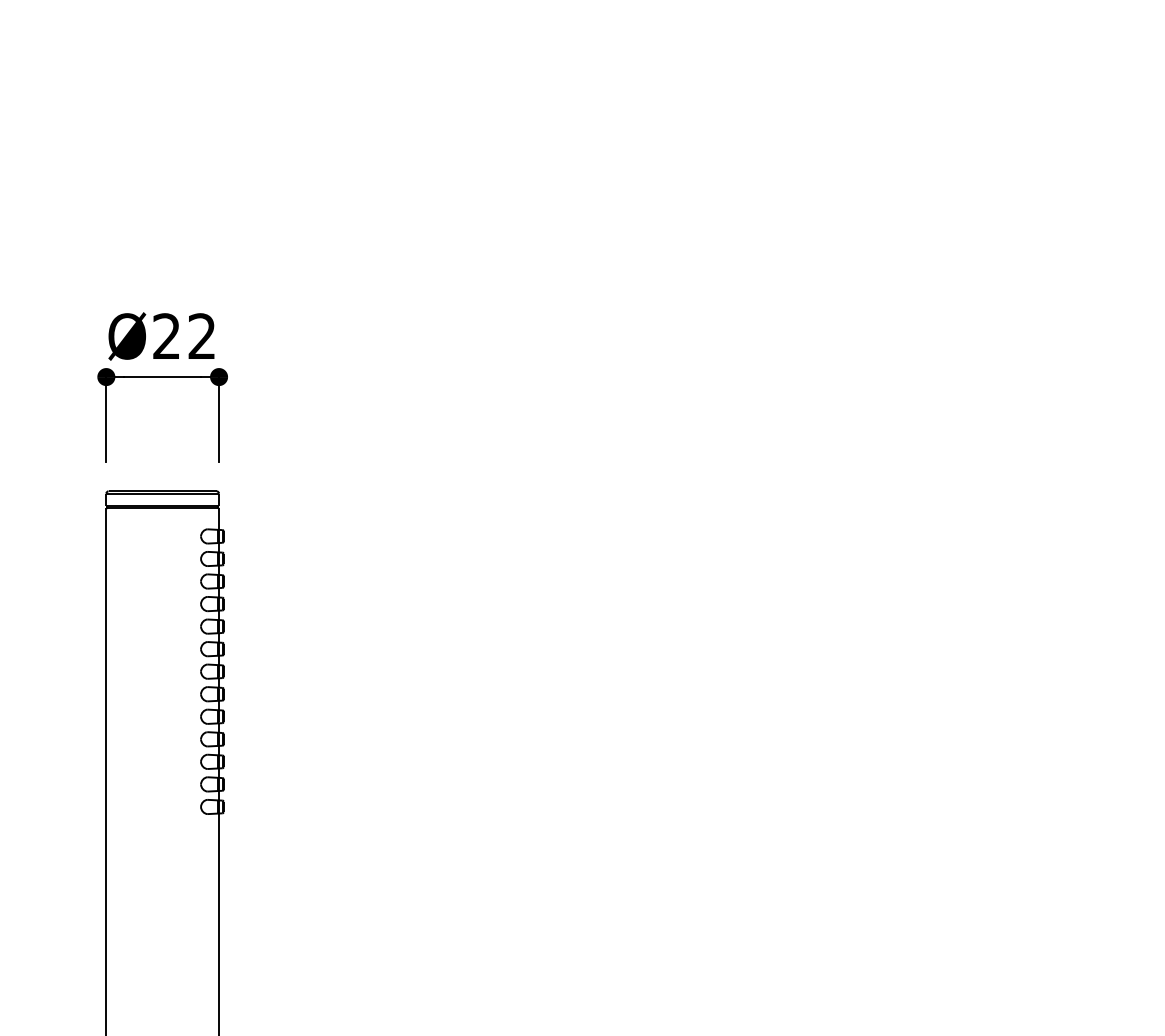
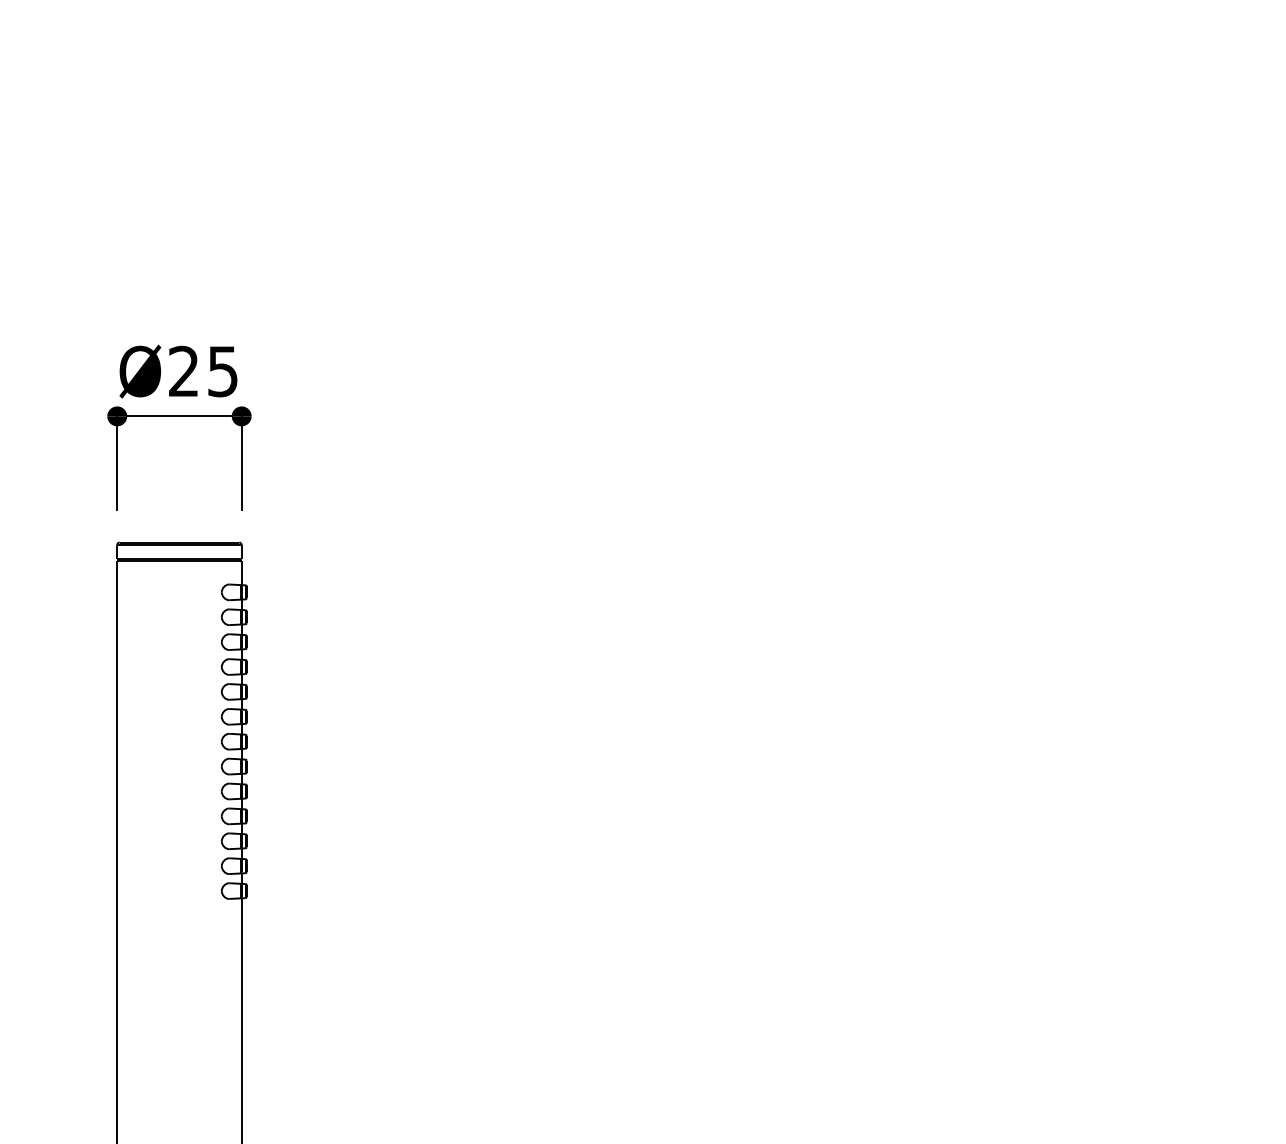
text: (201, 336) -> (222, 371), Ø22 -> Ø25

